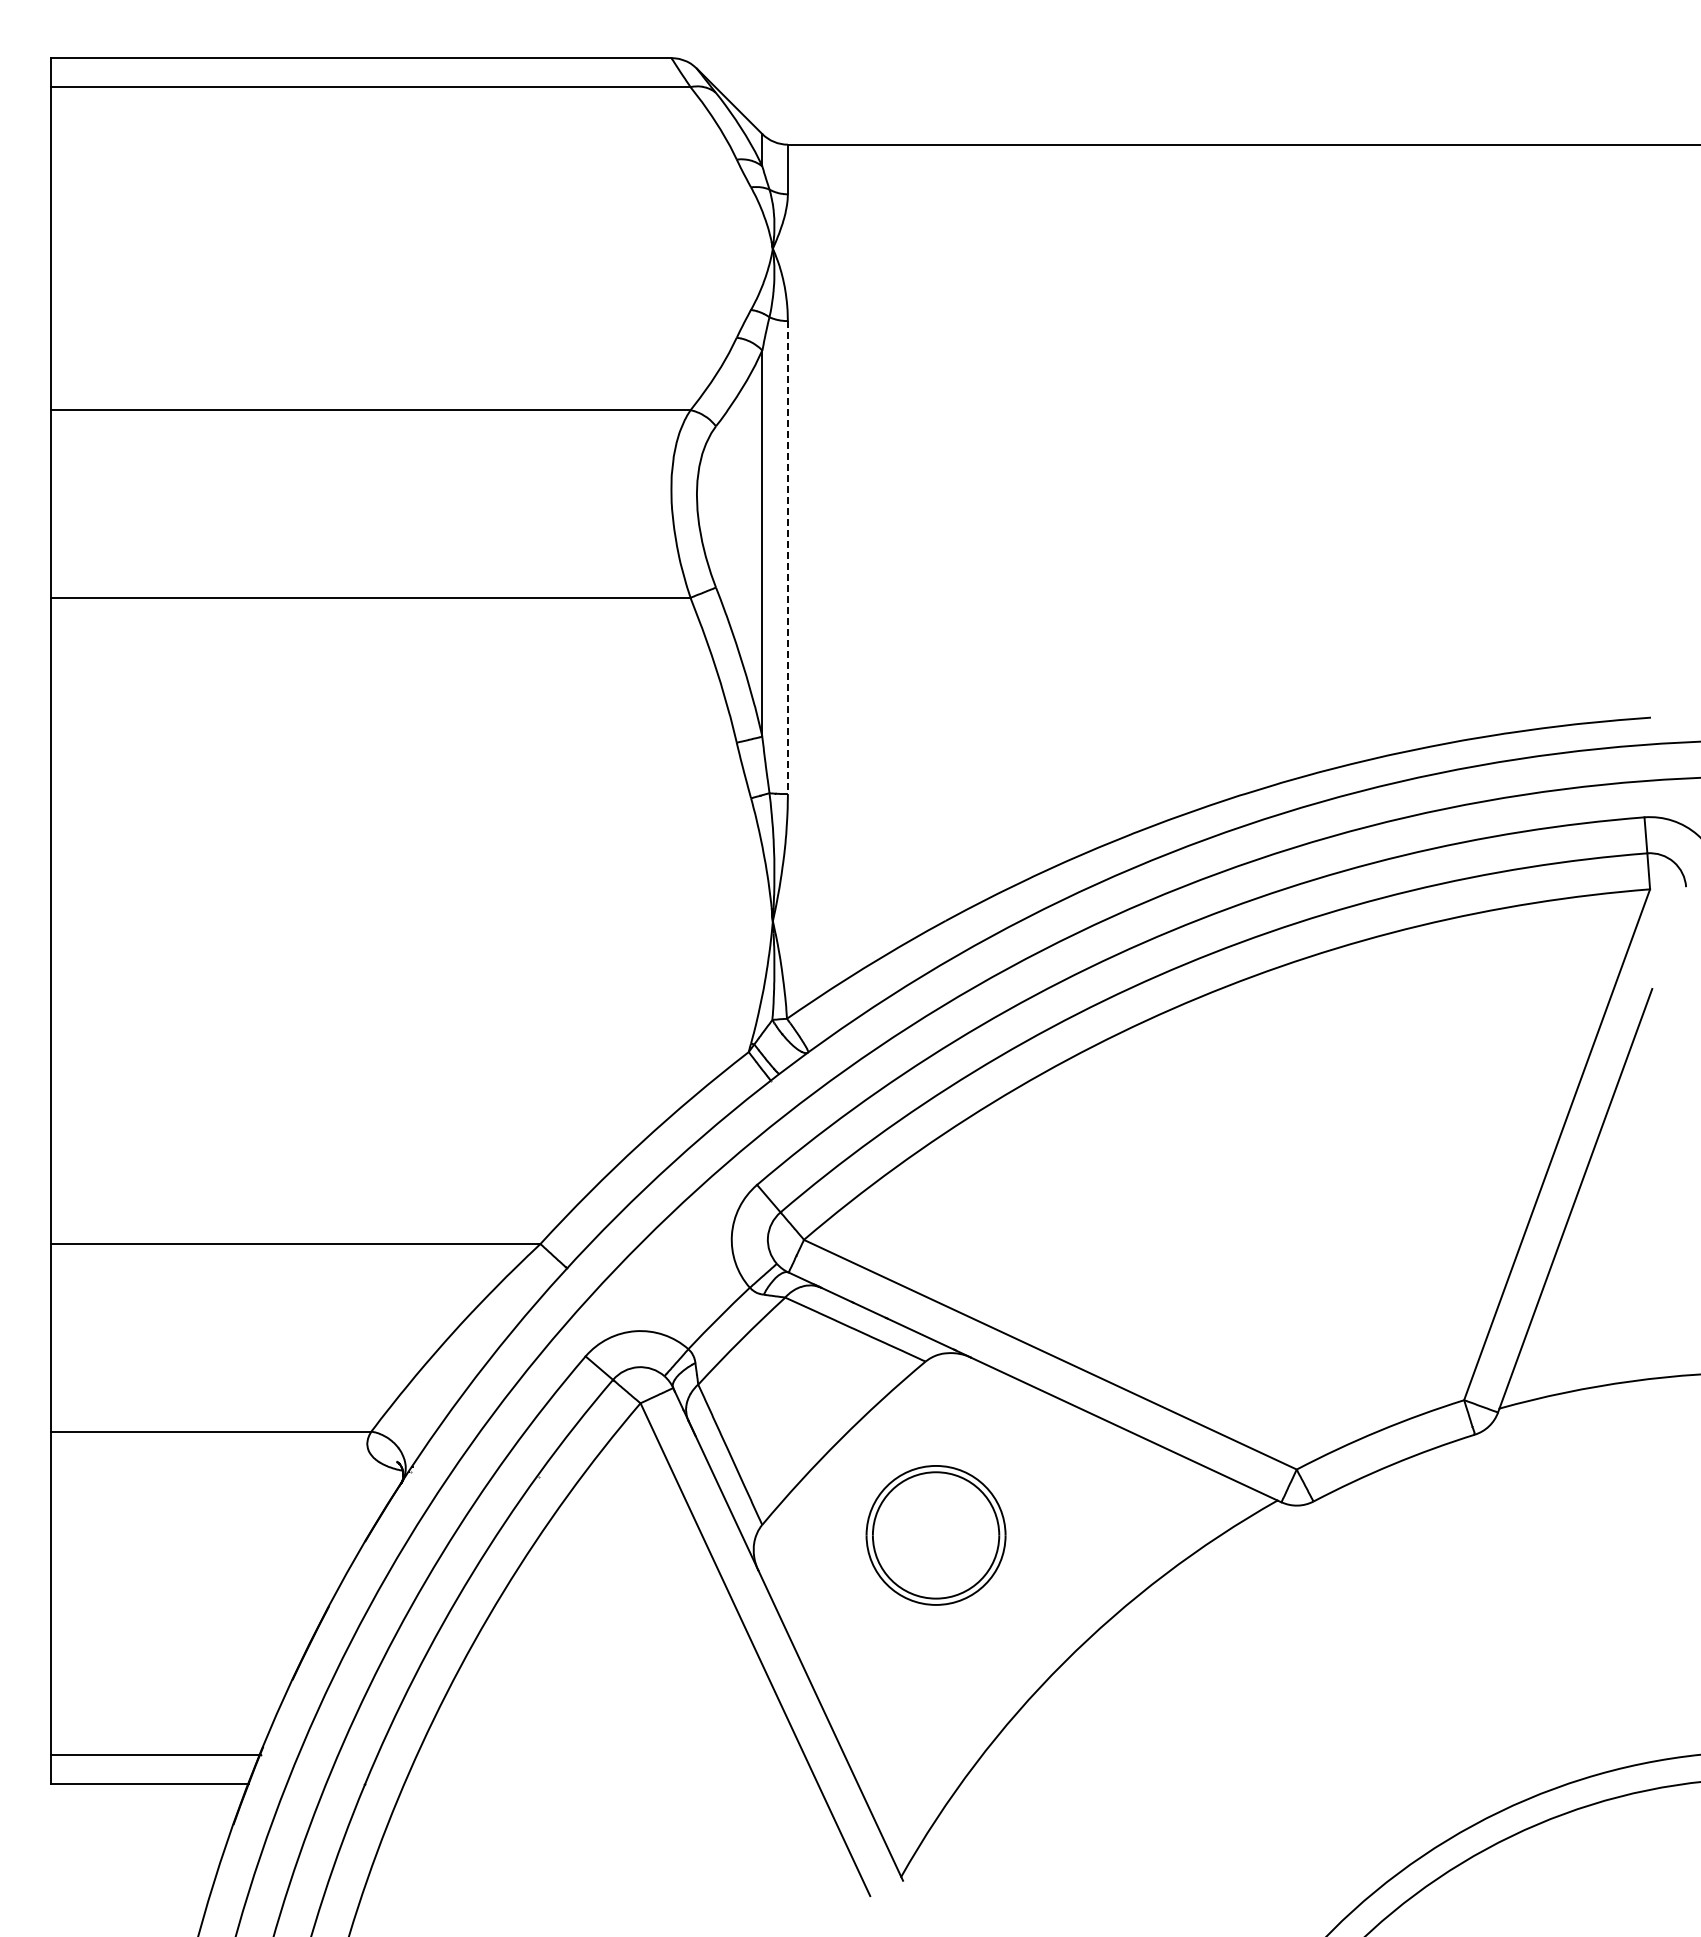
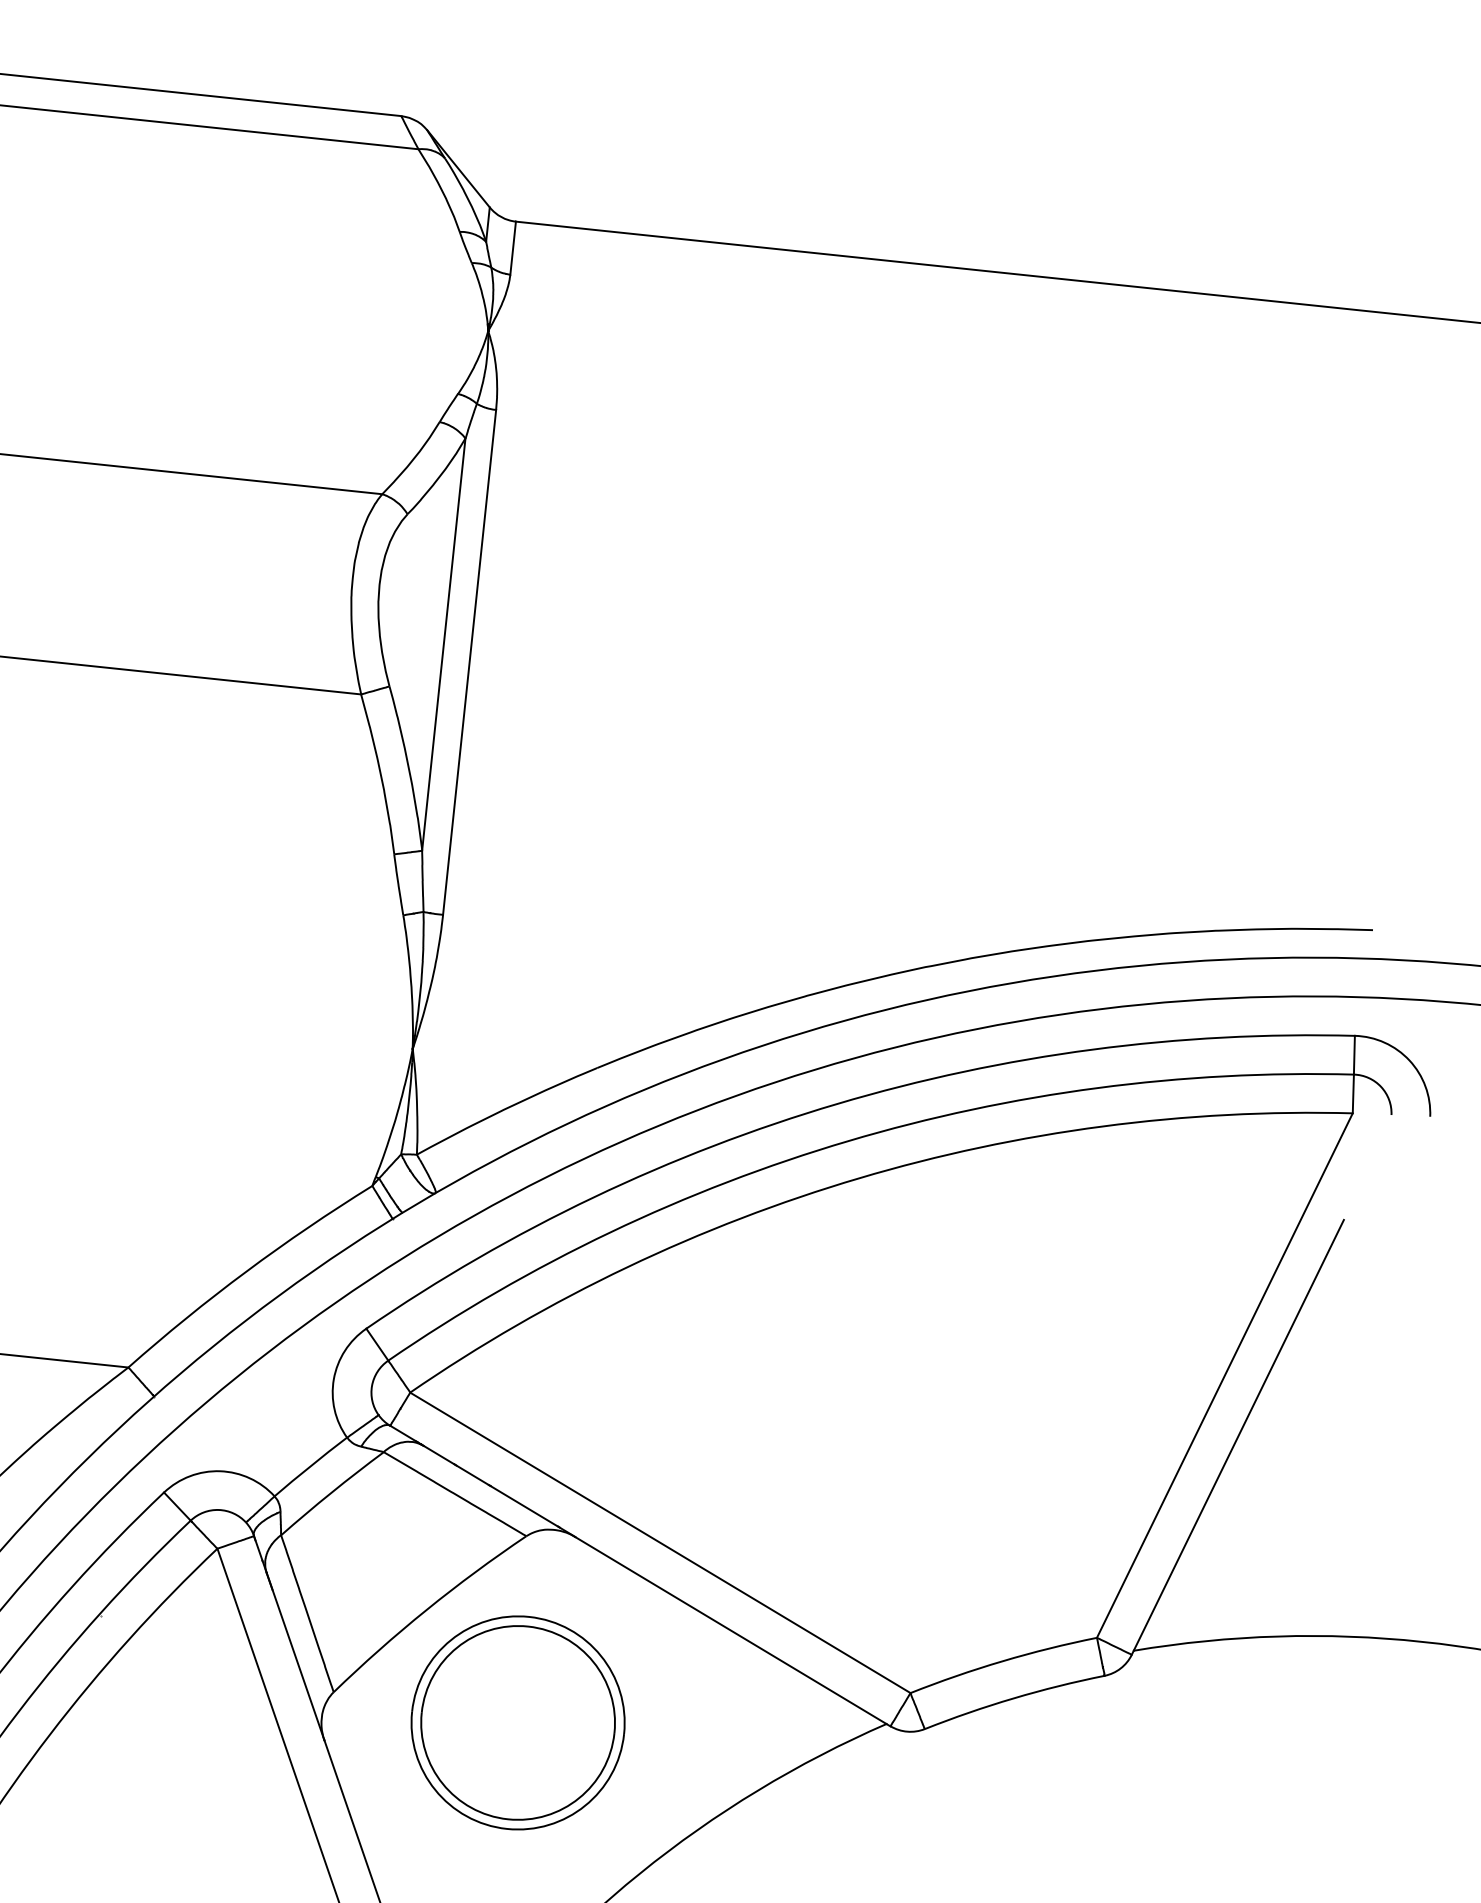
line: (787, 558) -> (469, 663), dashed -> solid
part: (935, 1535) -> (517, 1722), size x1.43

